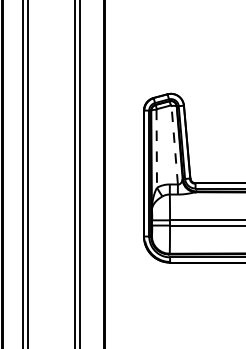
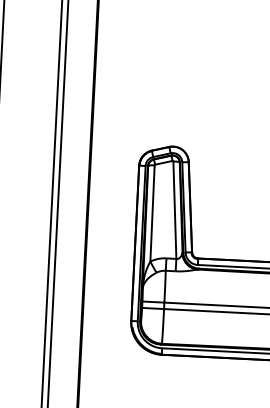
line: (174, 144) -> (174, 209), dashed -> solid
line: (156, 149) -> (152, 214), dashed -> solid

